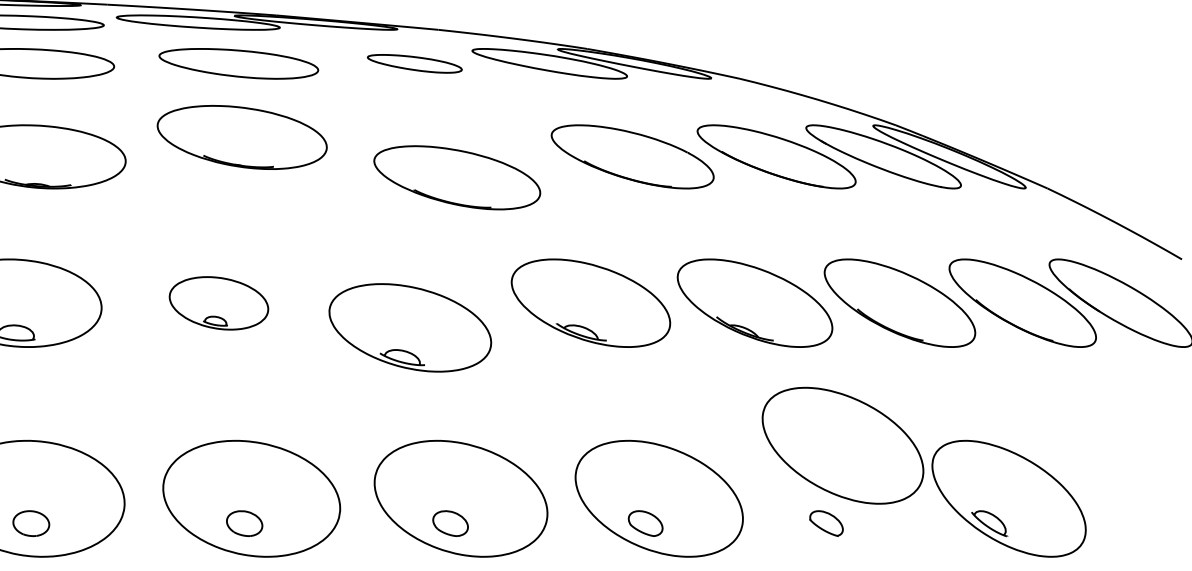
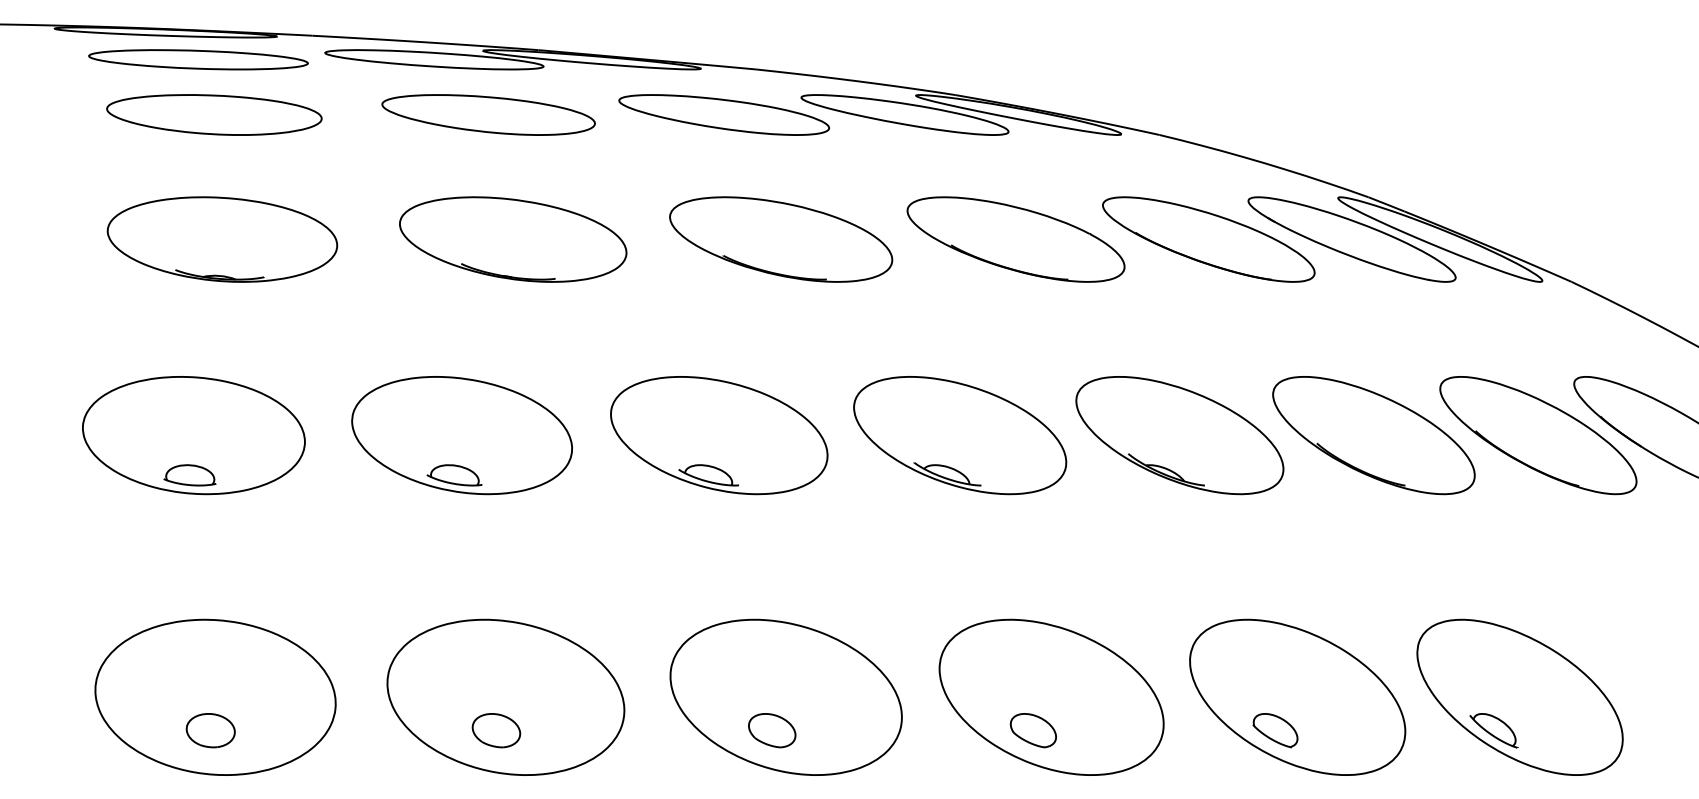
part: (414, 63) -> (724, 114), size x1.67
part: (242, 137) -> (513, 239), moved
part: (457, 177) -> (781, 239), moved
part: (218, 303) -> (461, 435), size x1.67
part: (410, 327) -> (719, 435), moved
part: (842, 445) -> (1297, 696), moved

